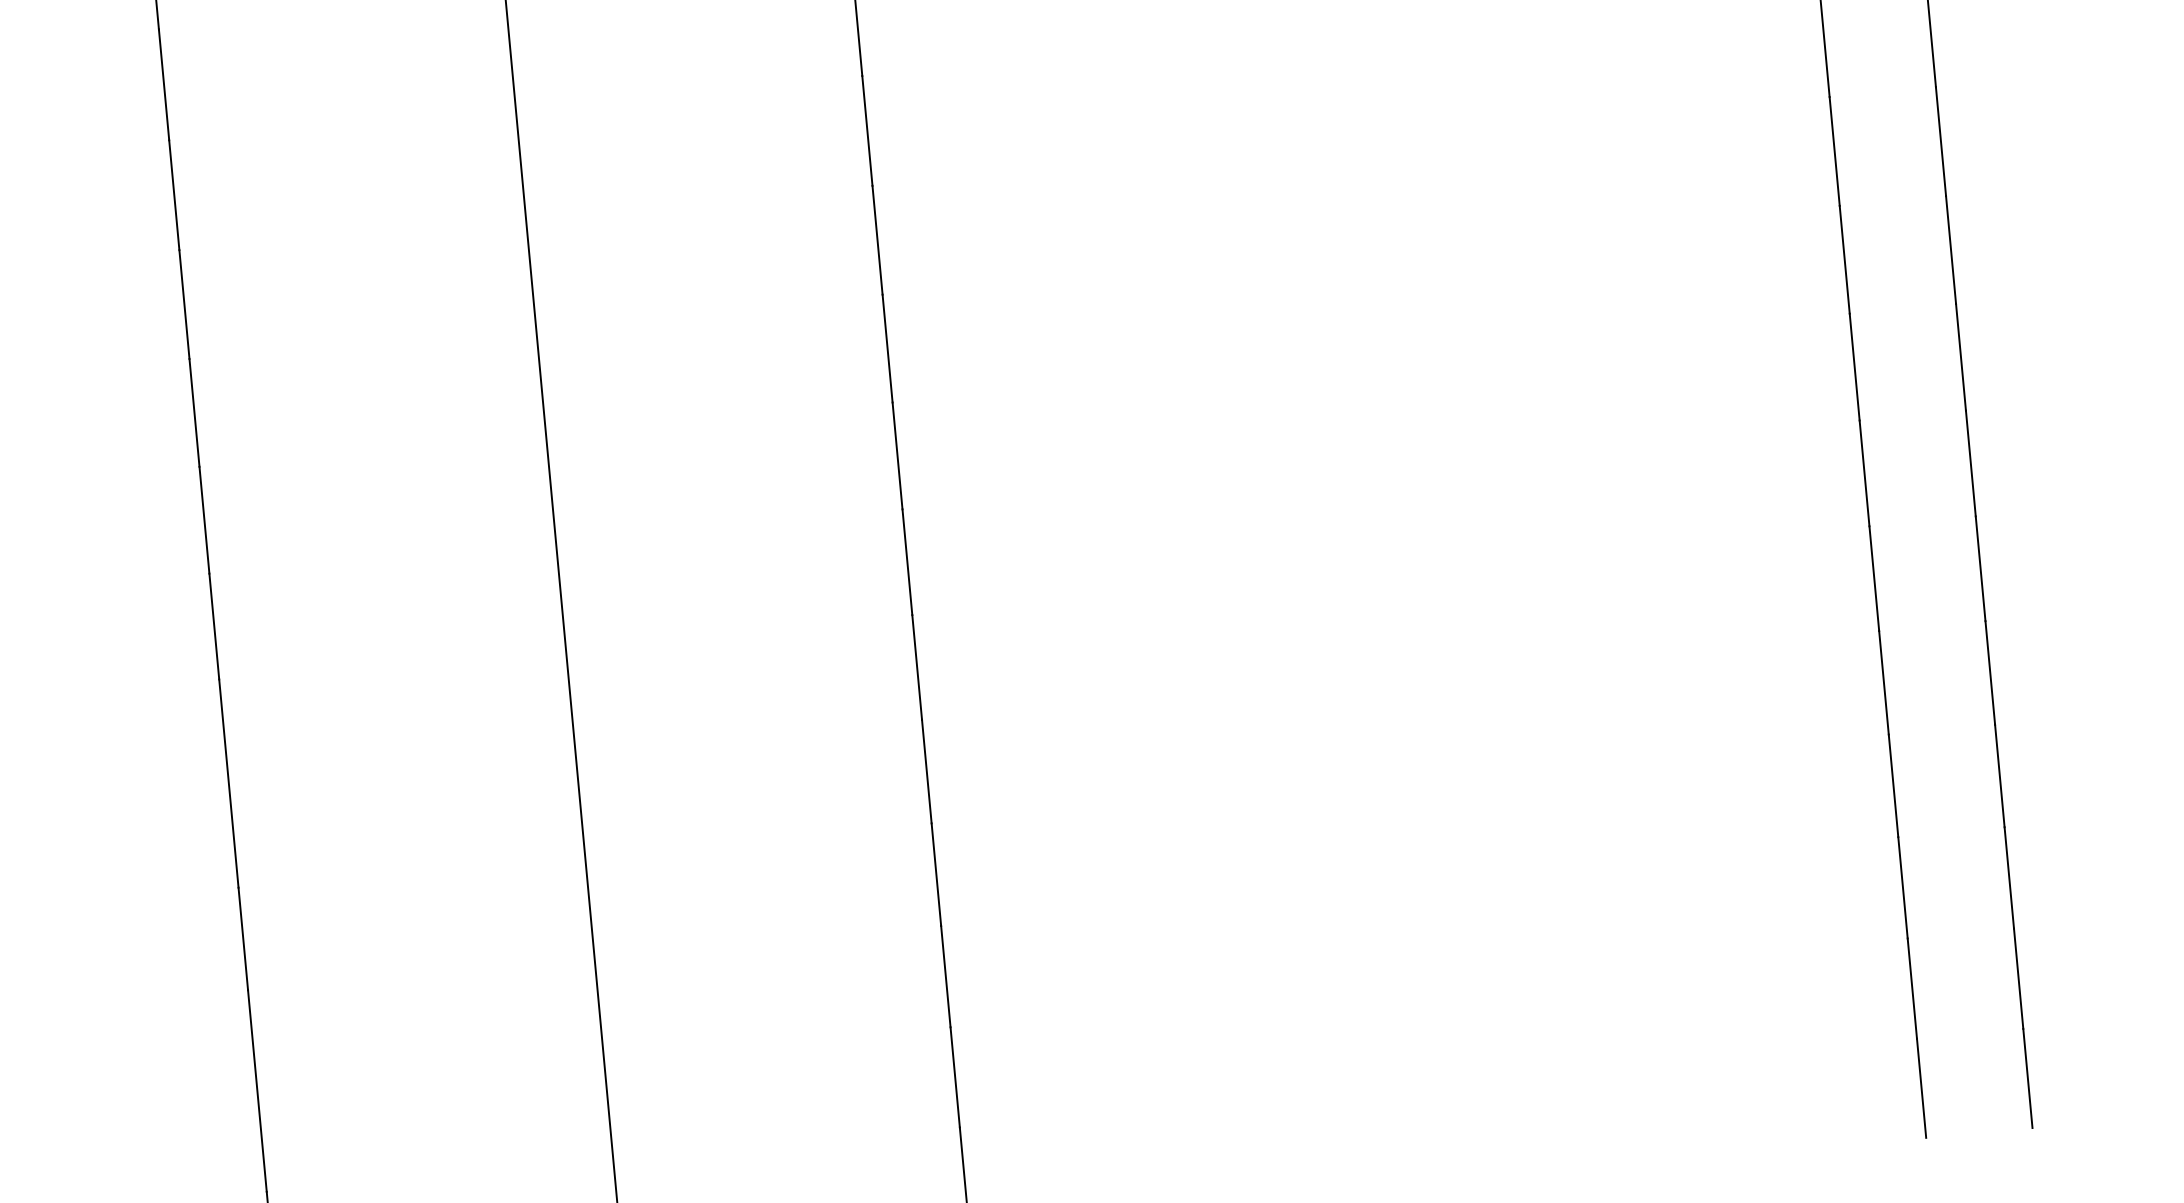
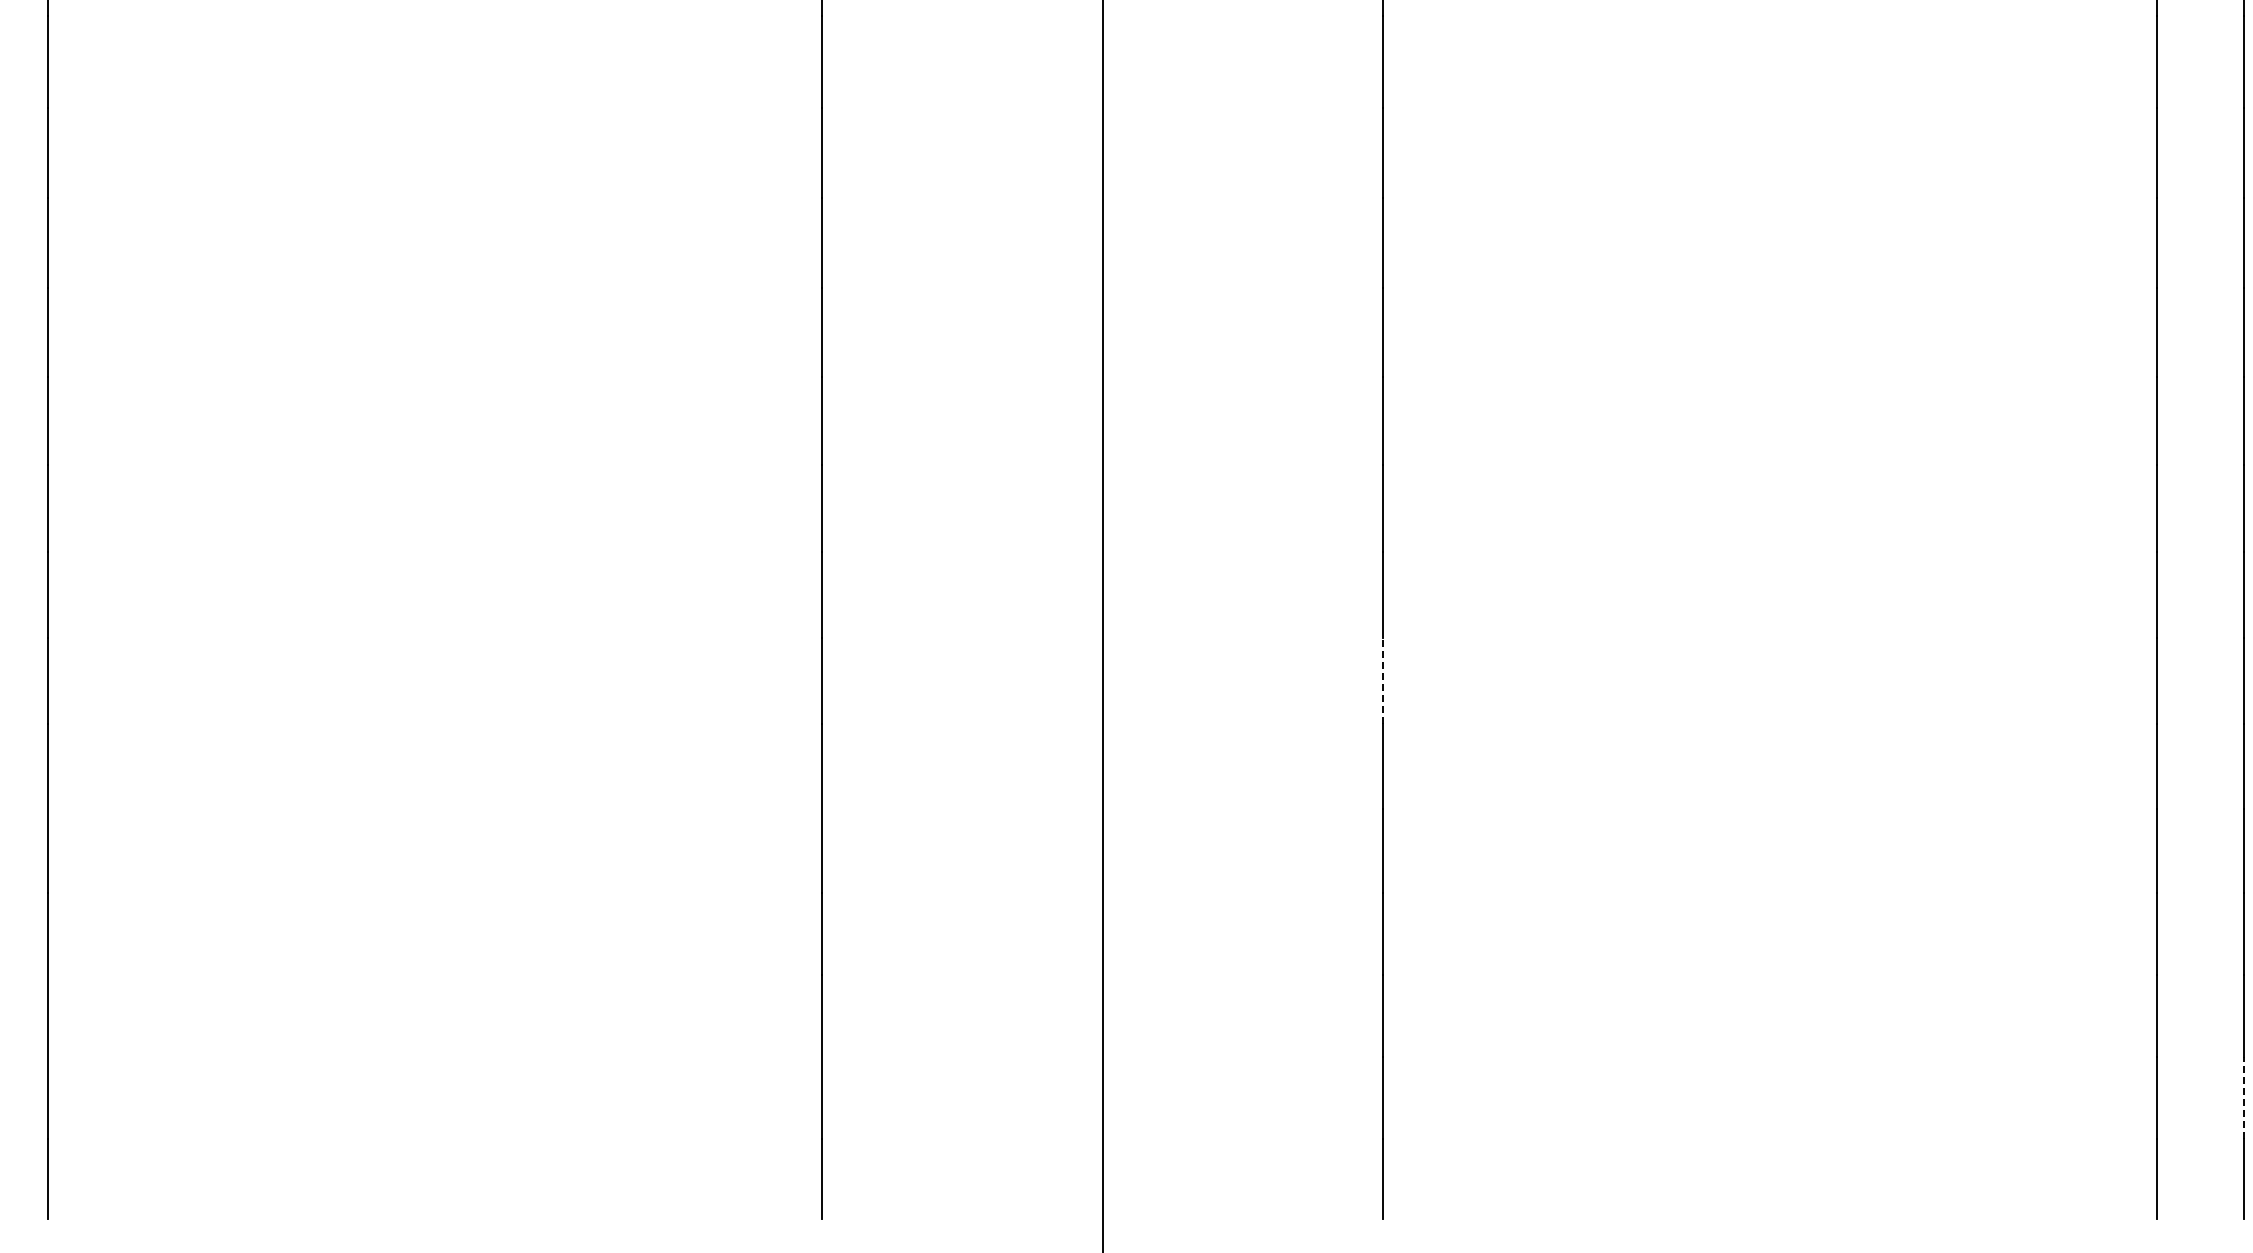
line: (907, 562) -> (1383, 681), solid -> dashed
line: (2018, 979) -> (2243, 1098), solid -> dashed

